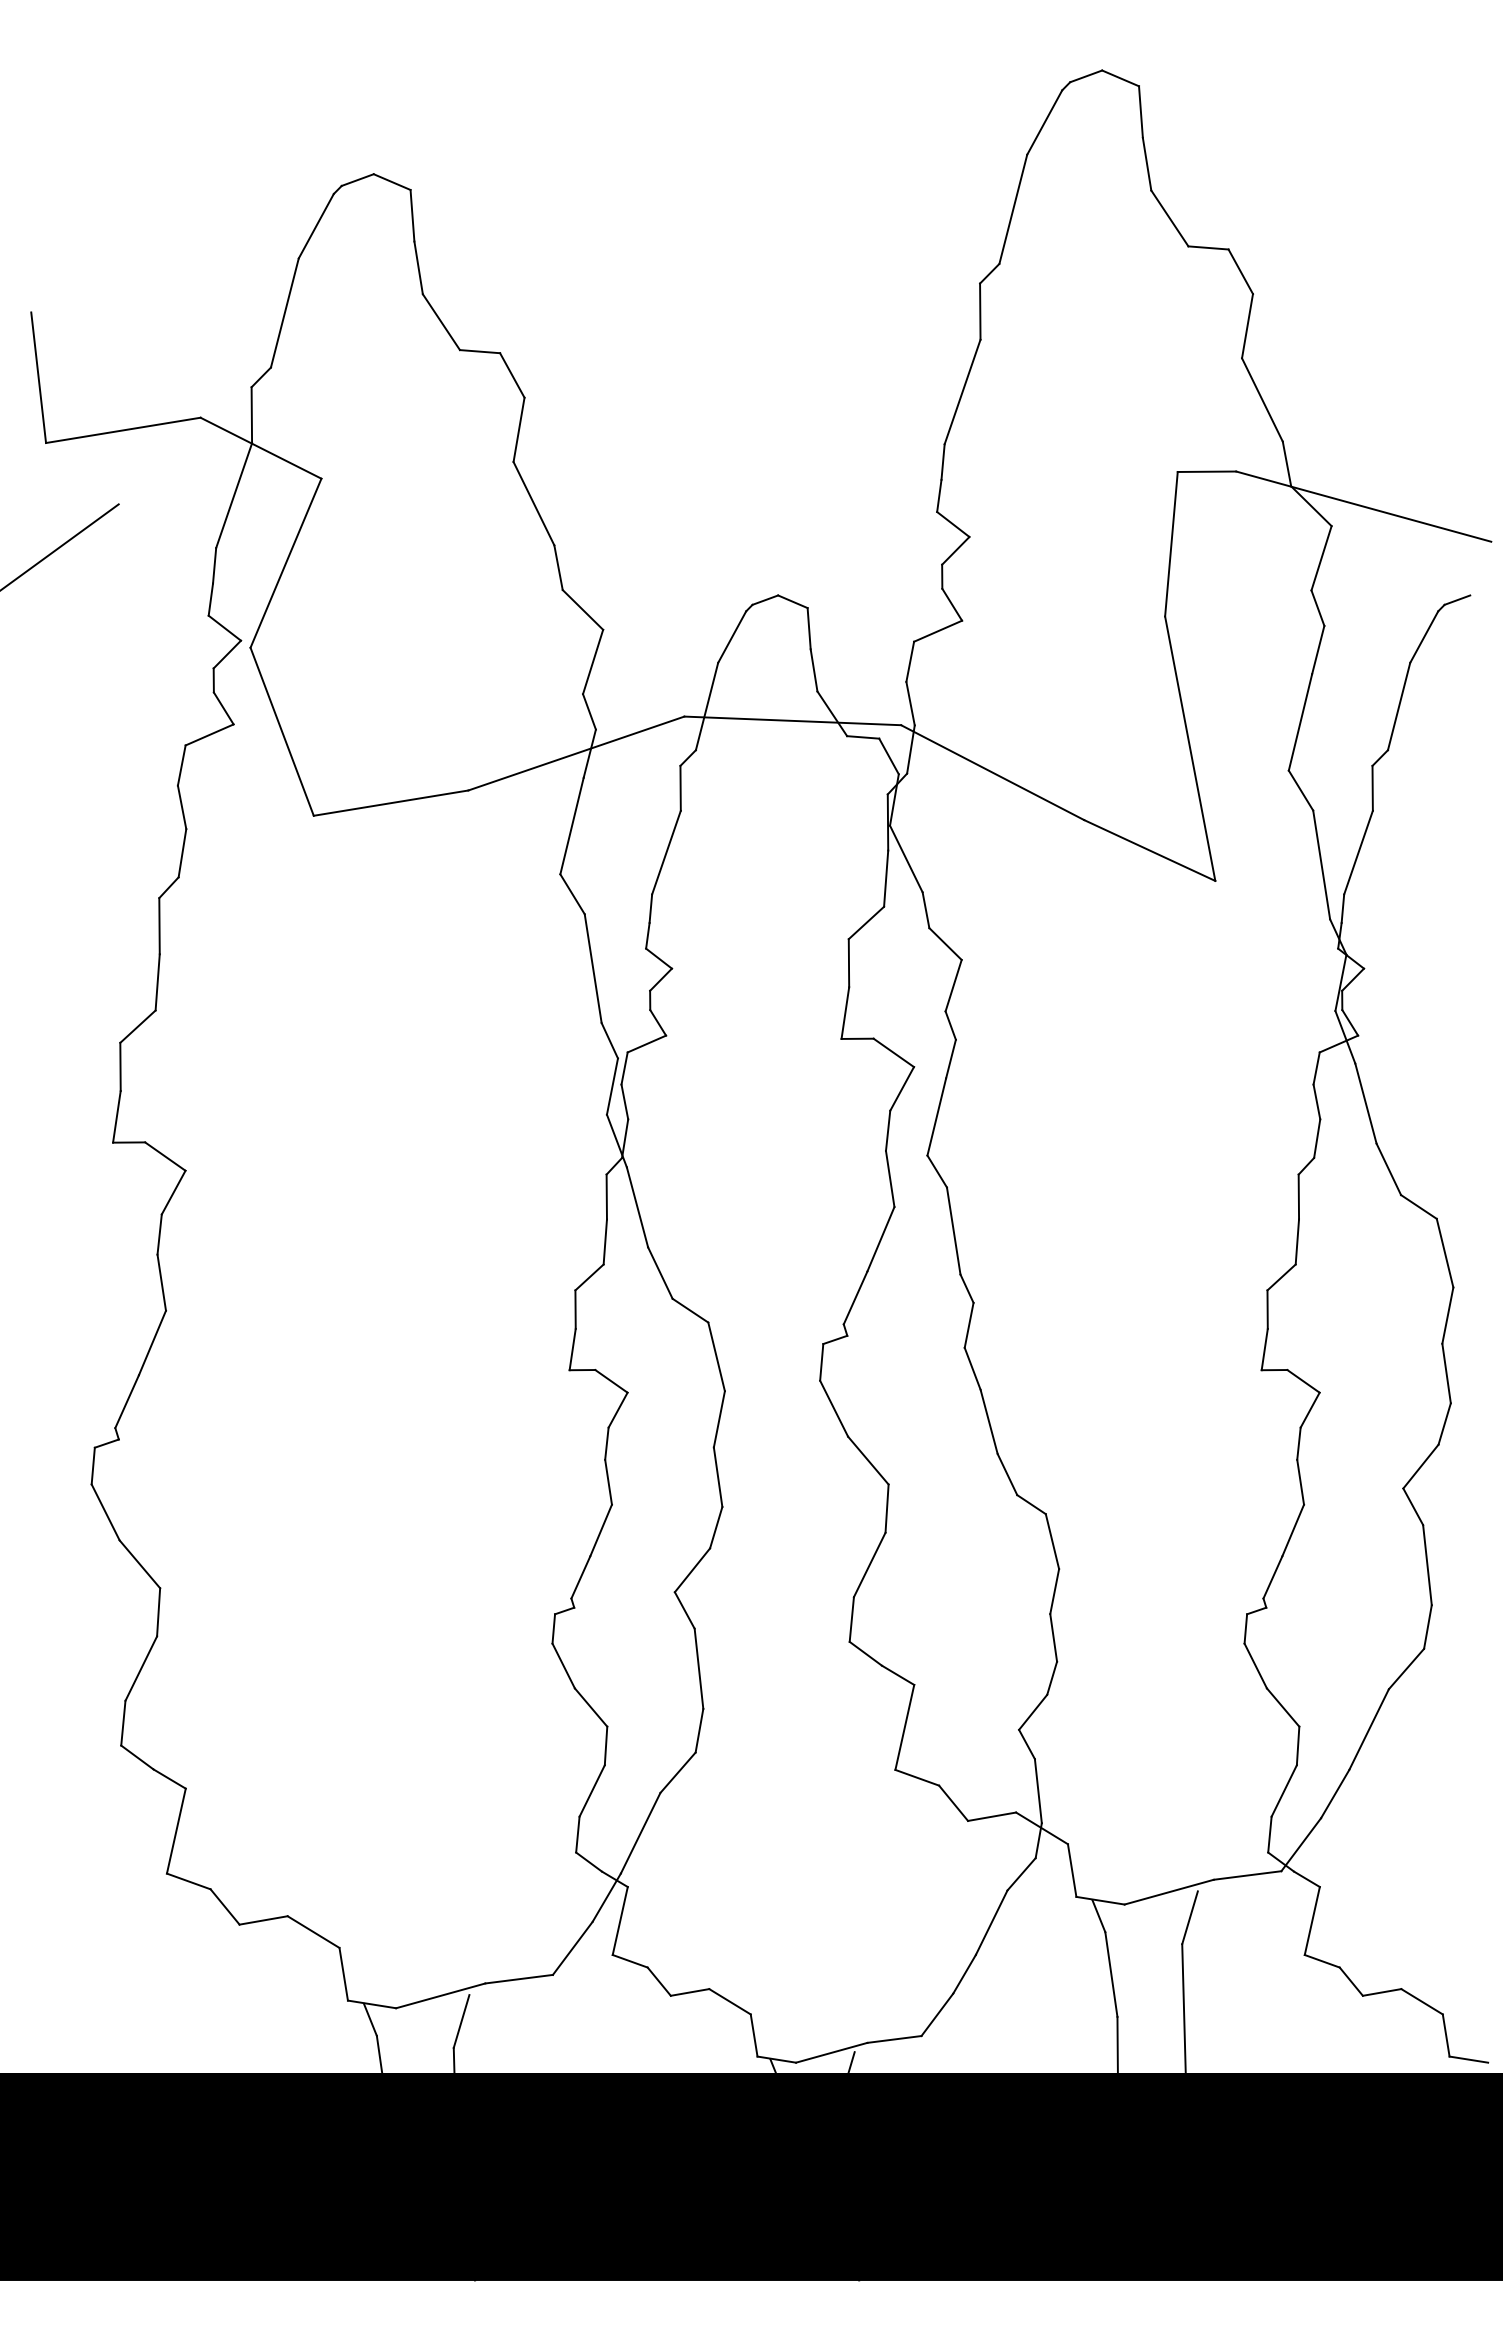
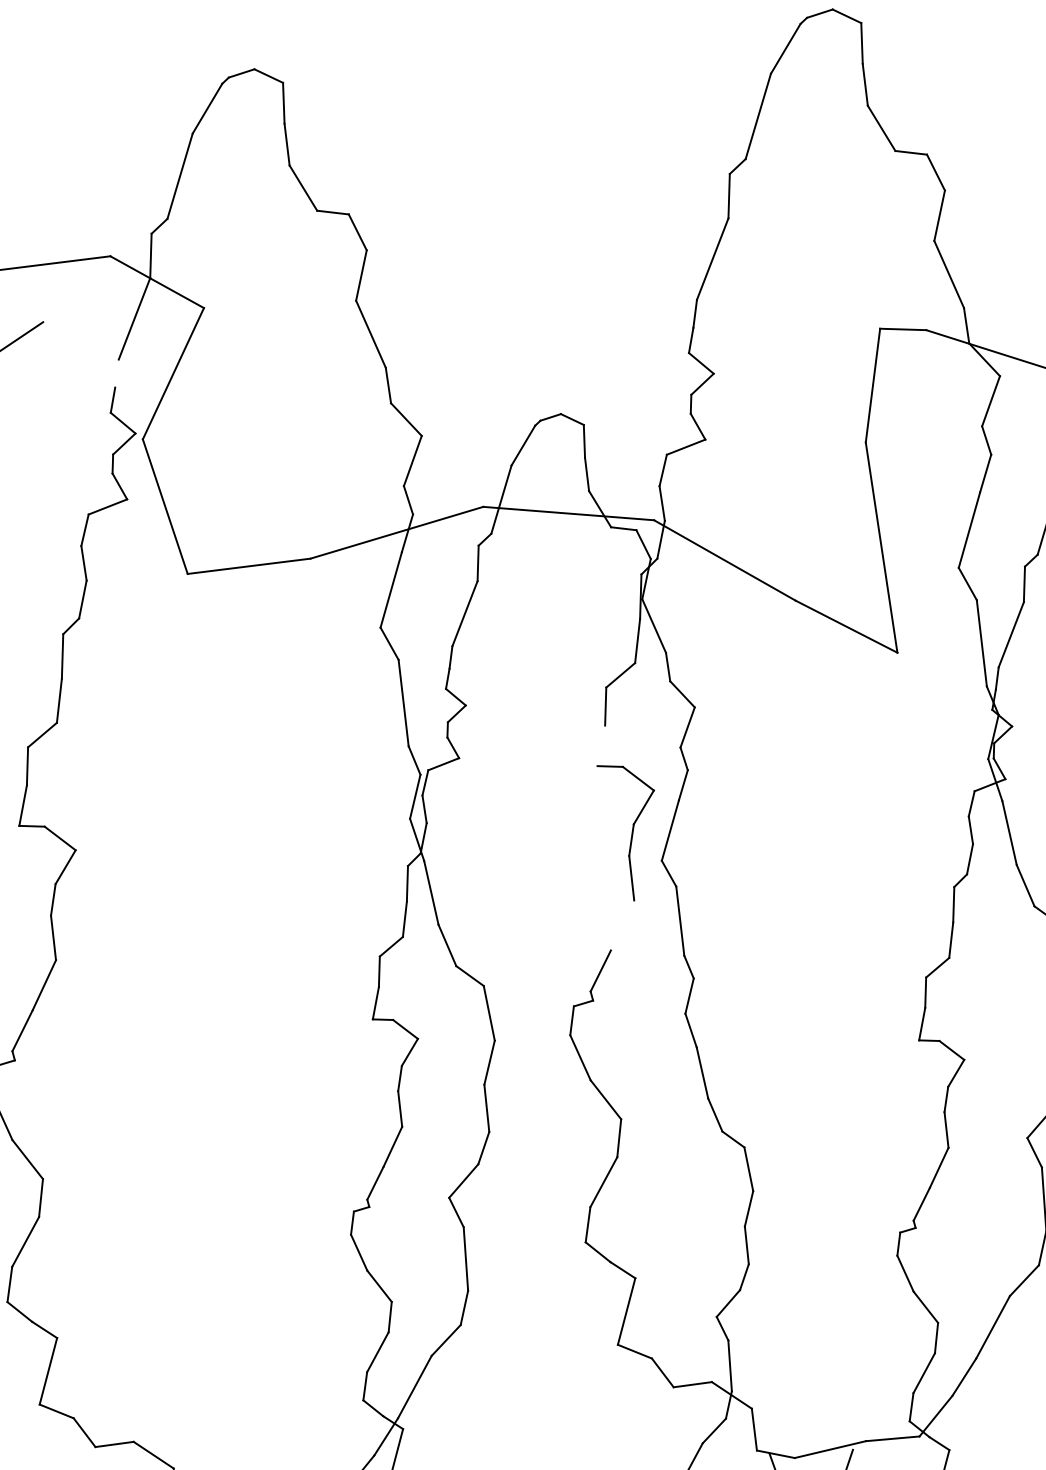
line: (214, 565) -> (116, 373), removed
line: (845, 1012) -> (601, 745), removed
line: (880, 1239) -> (622, 925), removed

